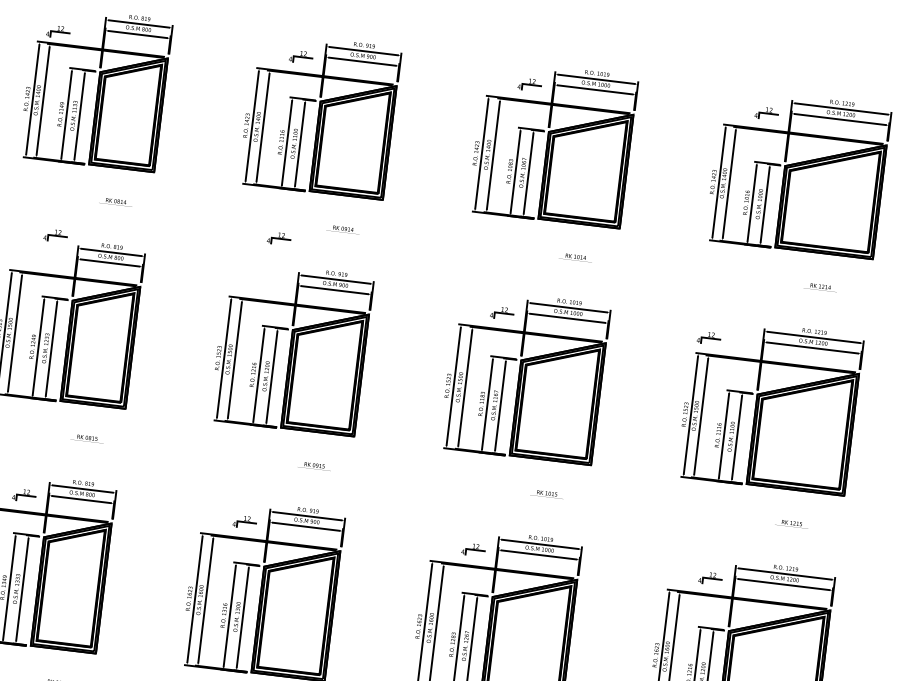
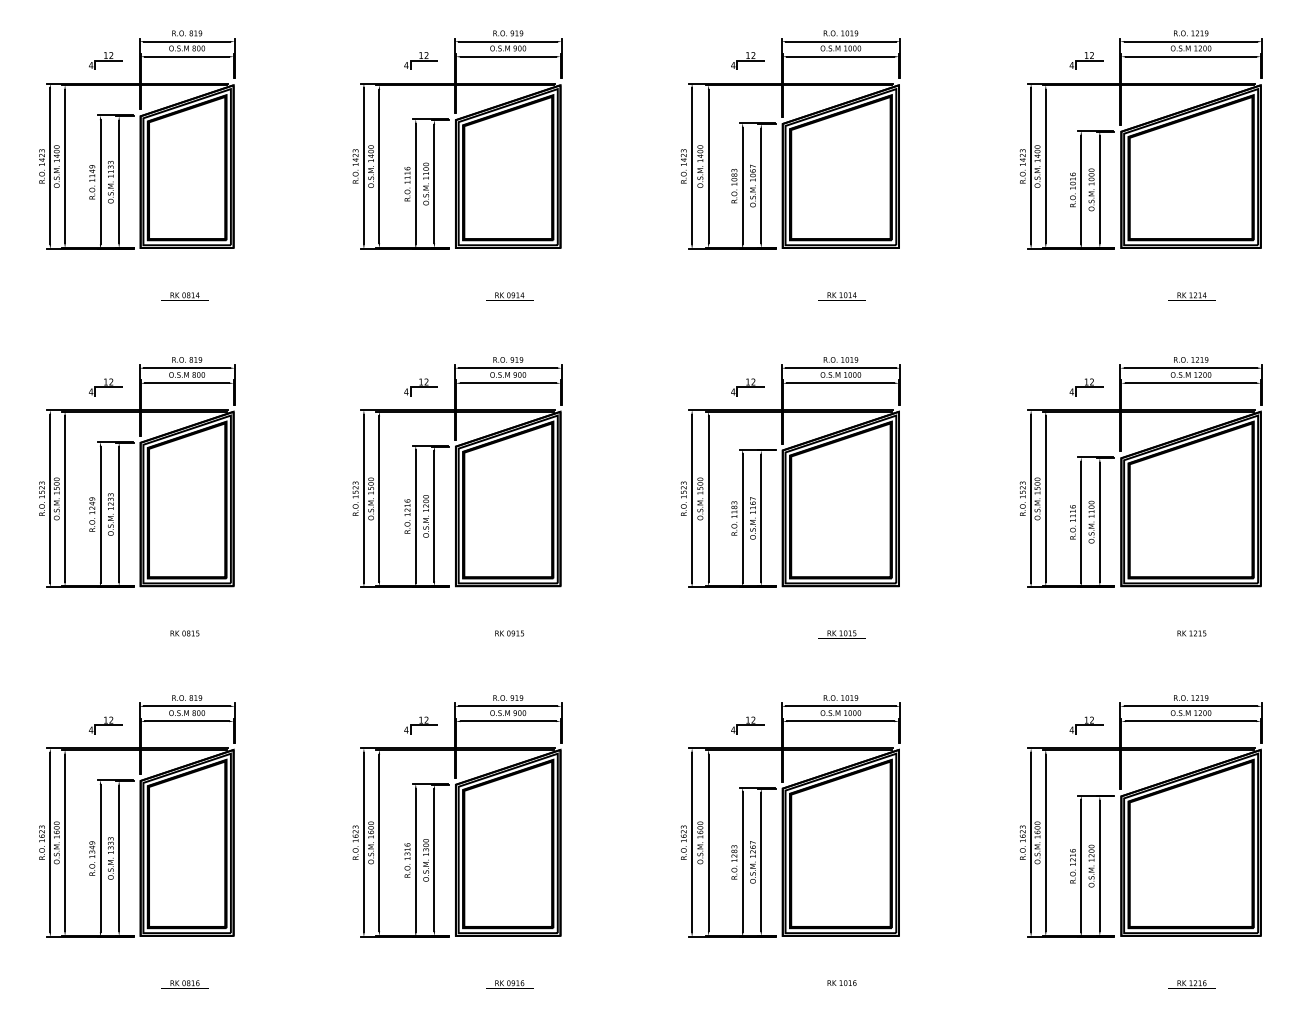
part: (58, 31) -> (105, 60), moved
part: (55, 235) -> (105, 387), moved
part: (278, 238) -> (420, 387), moved
part: (709, 338) -> (1086, 387), moved

